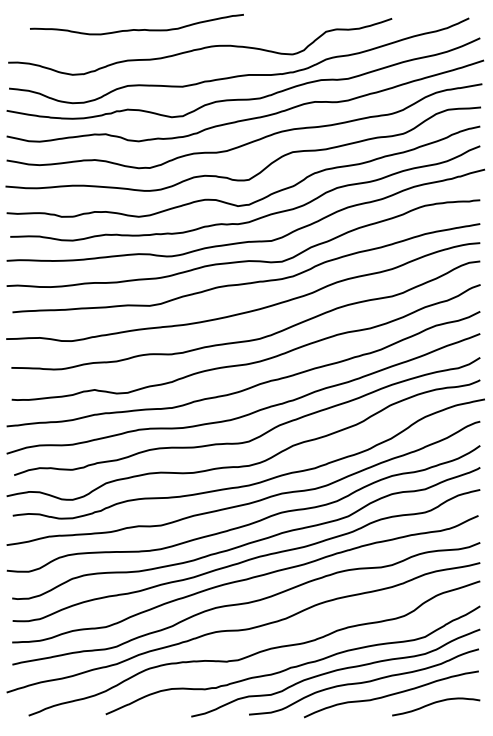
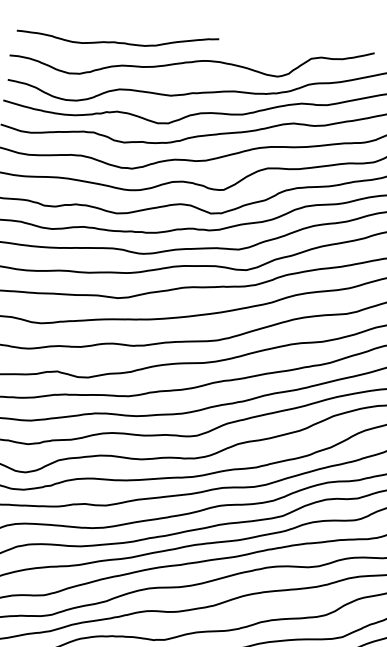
curve: (136, 29) -> (116, 42), moved

